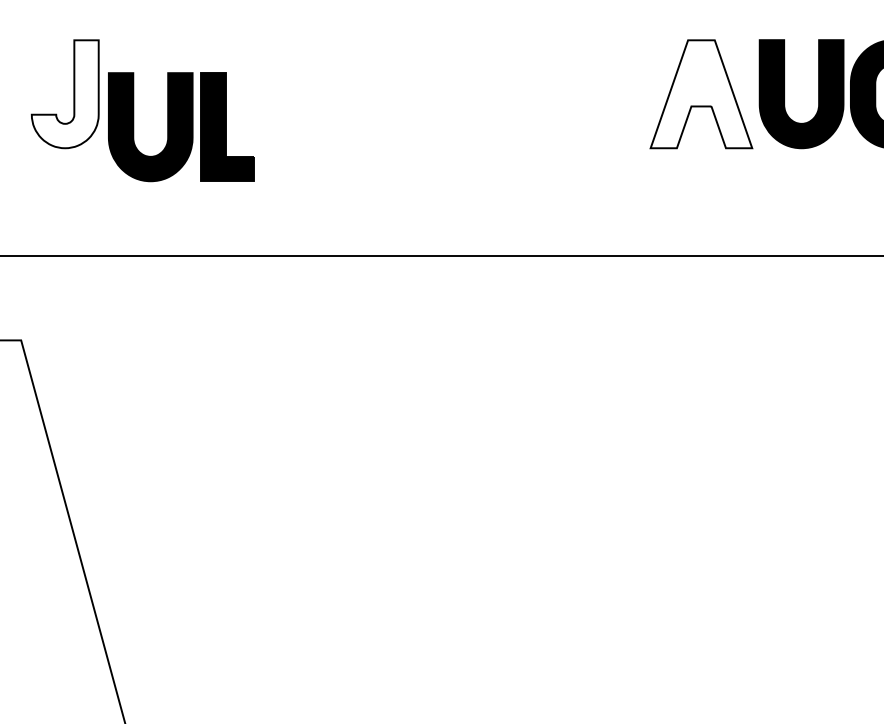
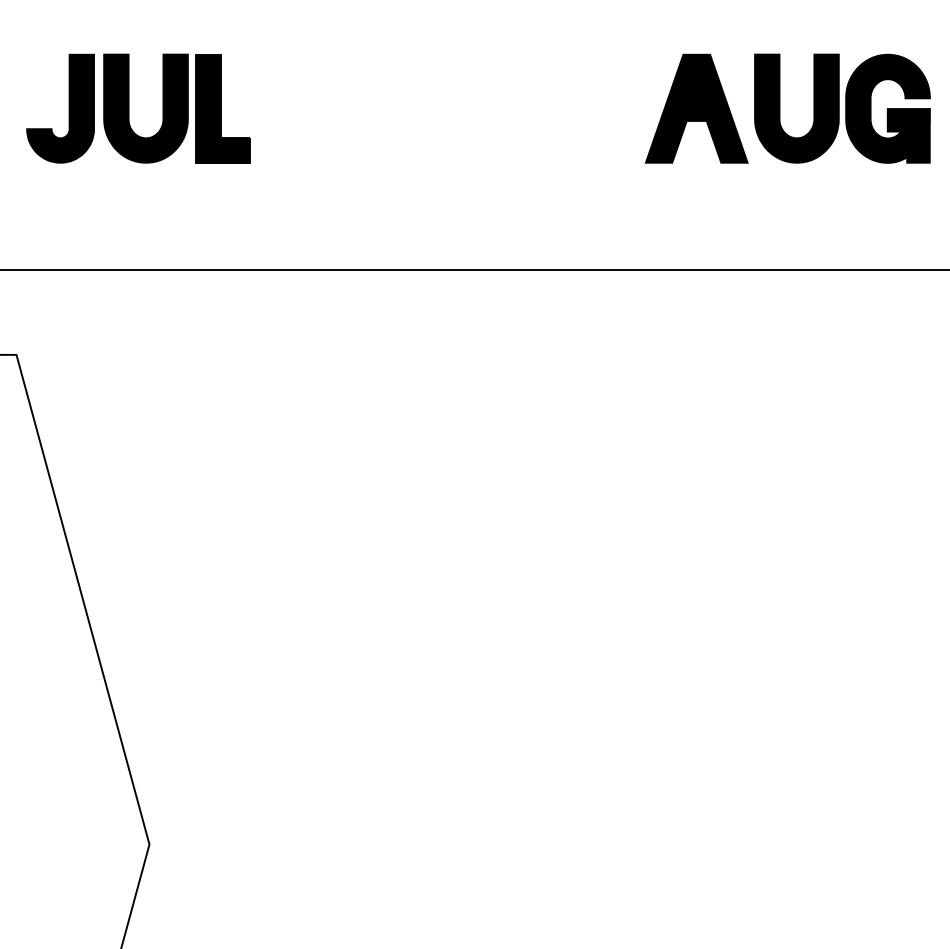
fill: (65, 94) -> (60, 108), added
fill: (701, 94) -> (696, 108), added
part: (181, 127) -> (176, 108), moved

